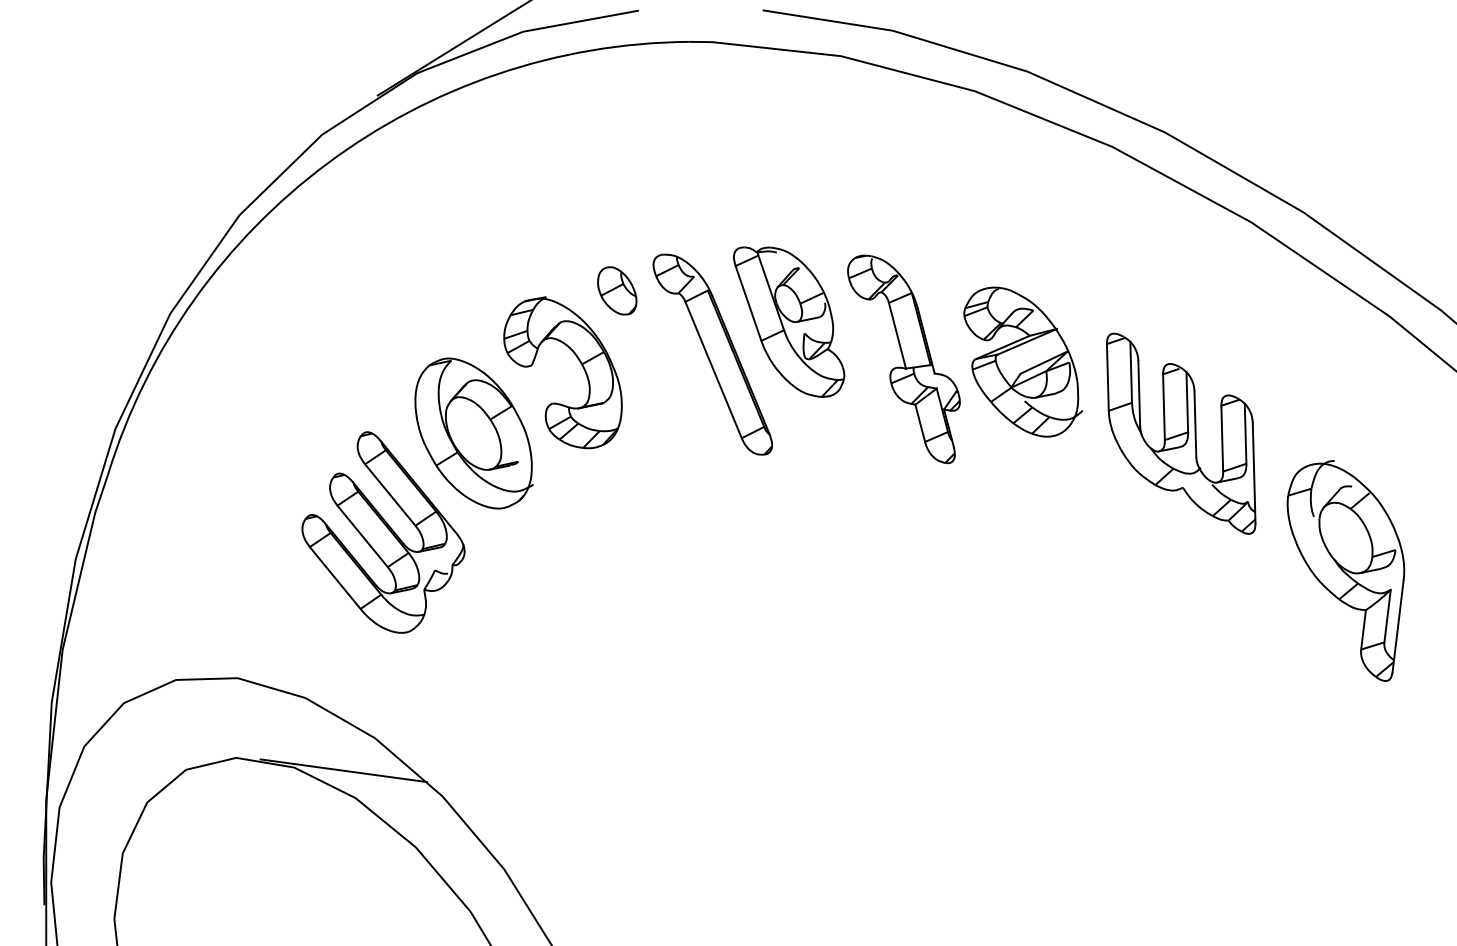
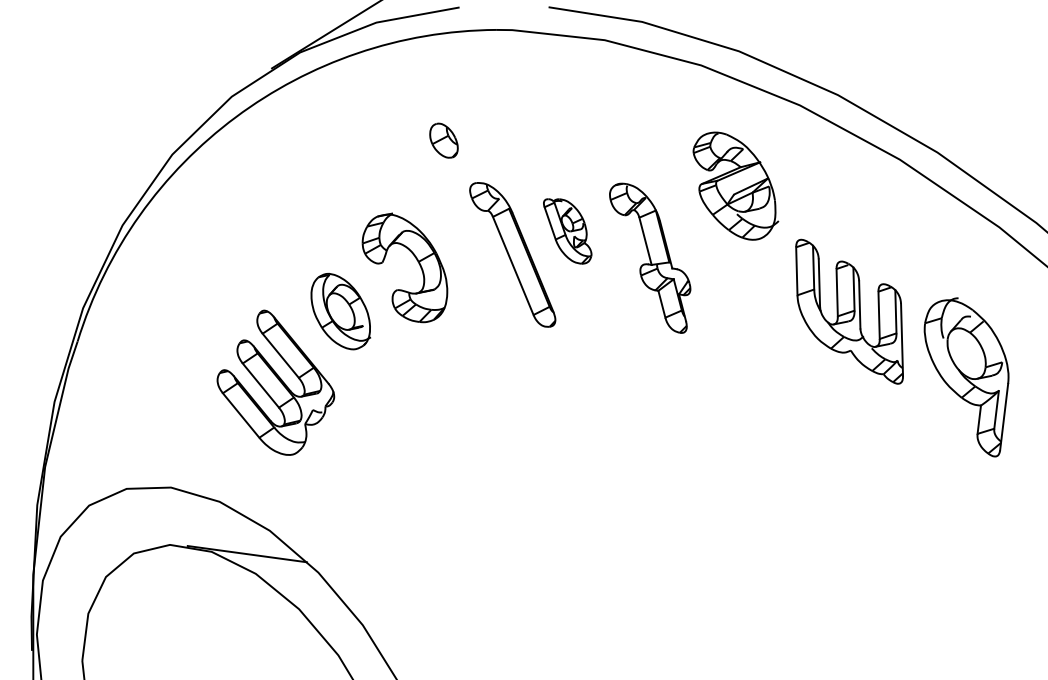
part: (617, 290) -> (444, 140), moved
part: (789, 321) -> (567, 231), size x0.6
part: (1023, 361) -> (736, 185), moved
part: (473, 433) -> (340, 311), size x0.7
part: (1345, 570) -> (966, 377), moved

